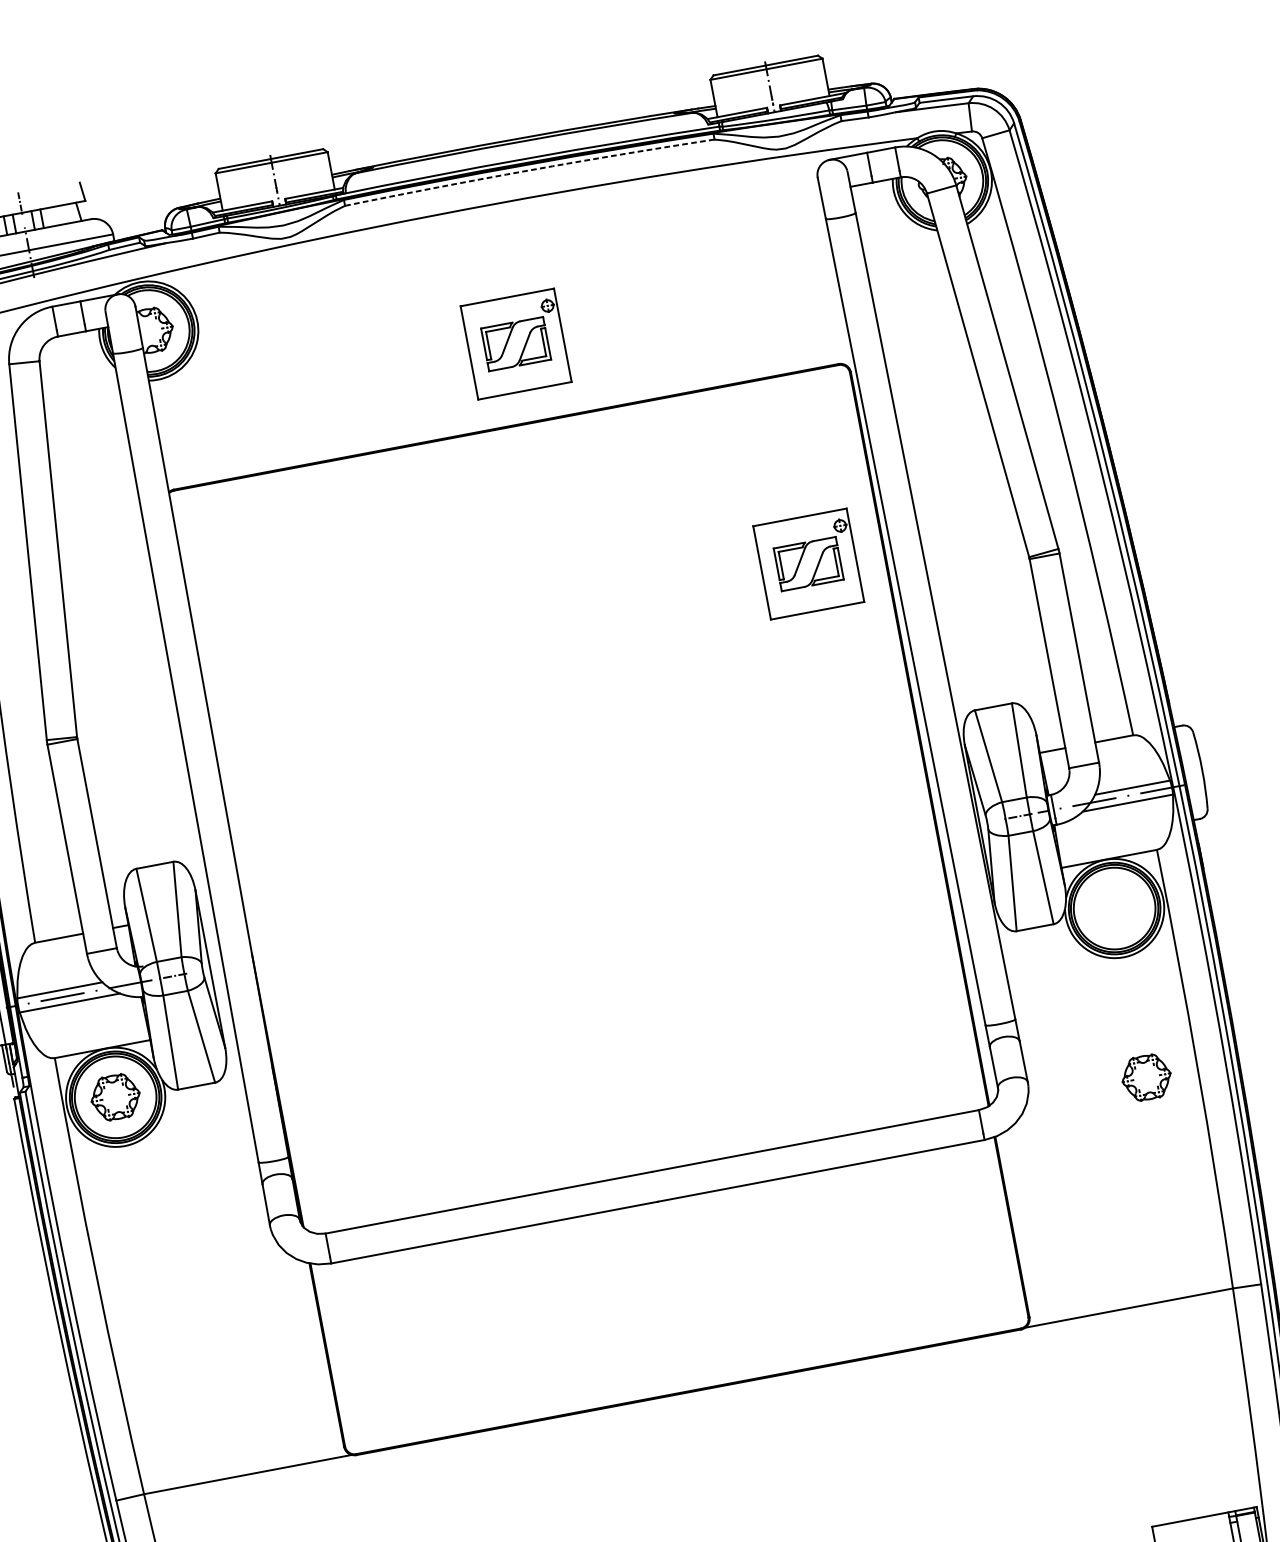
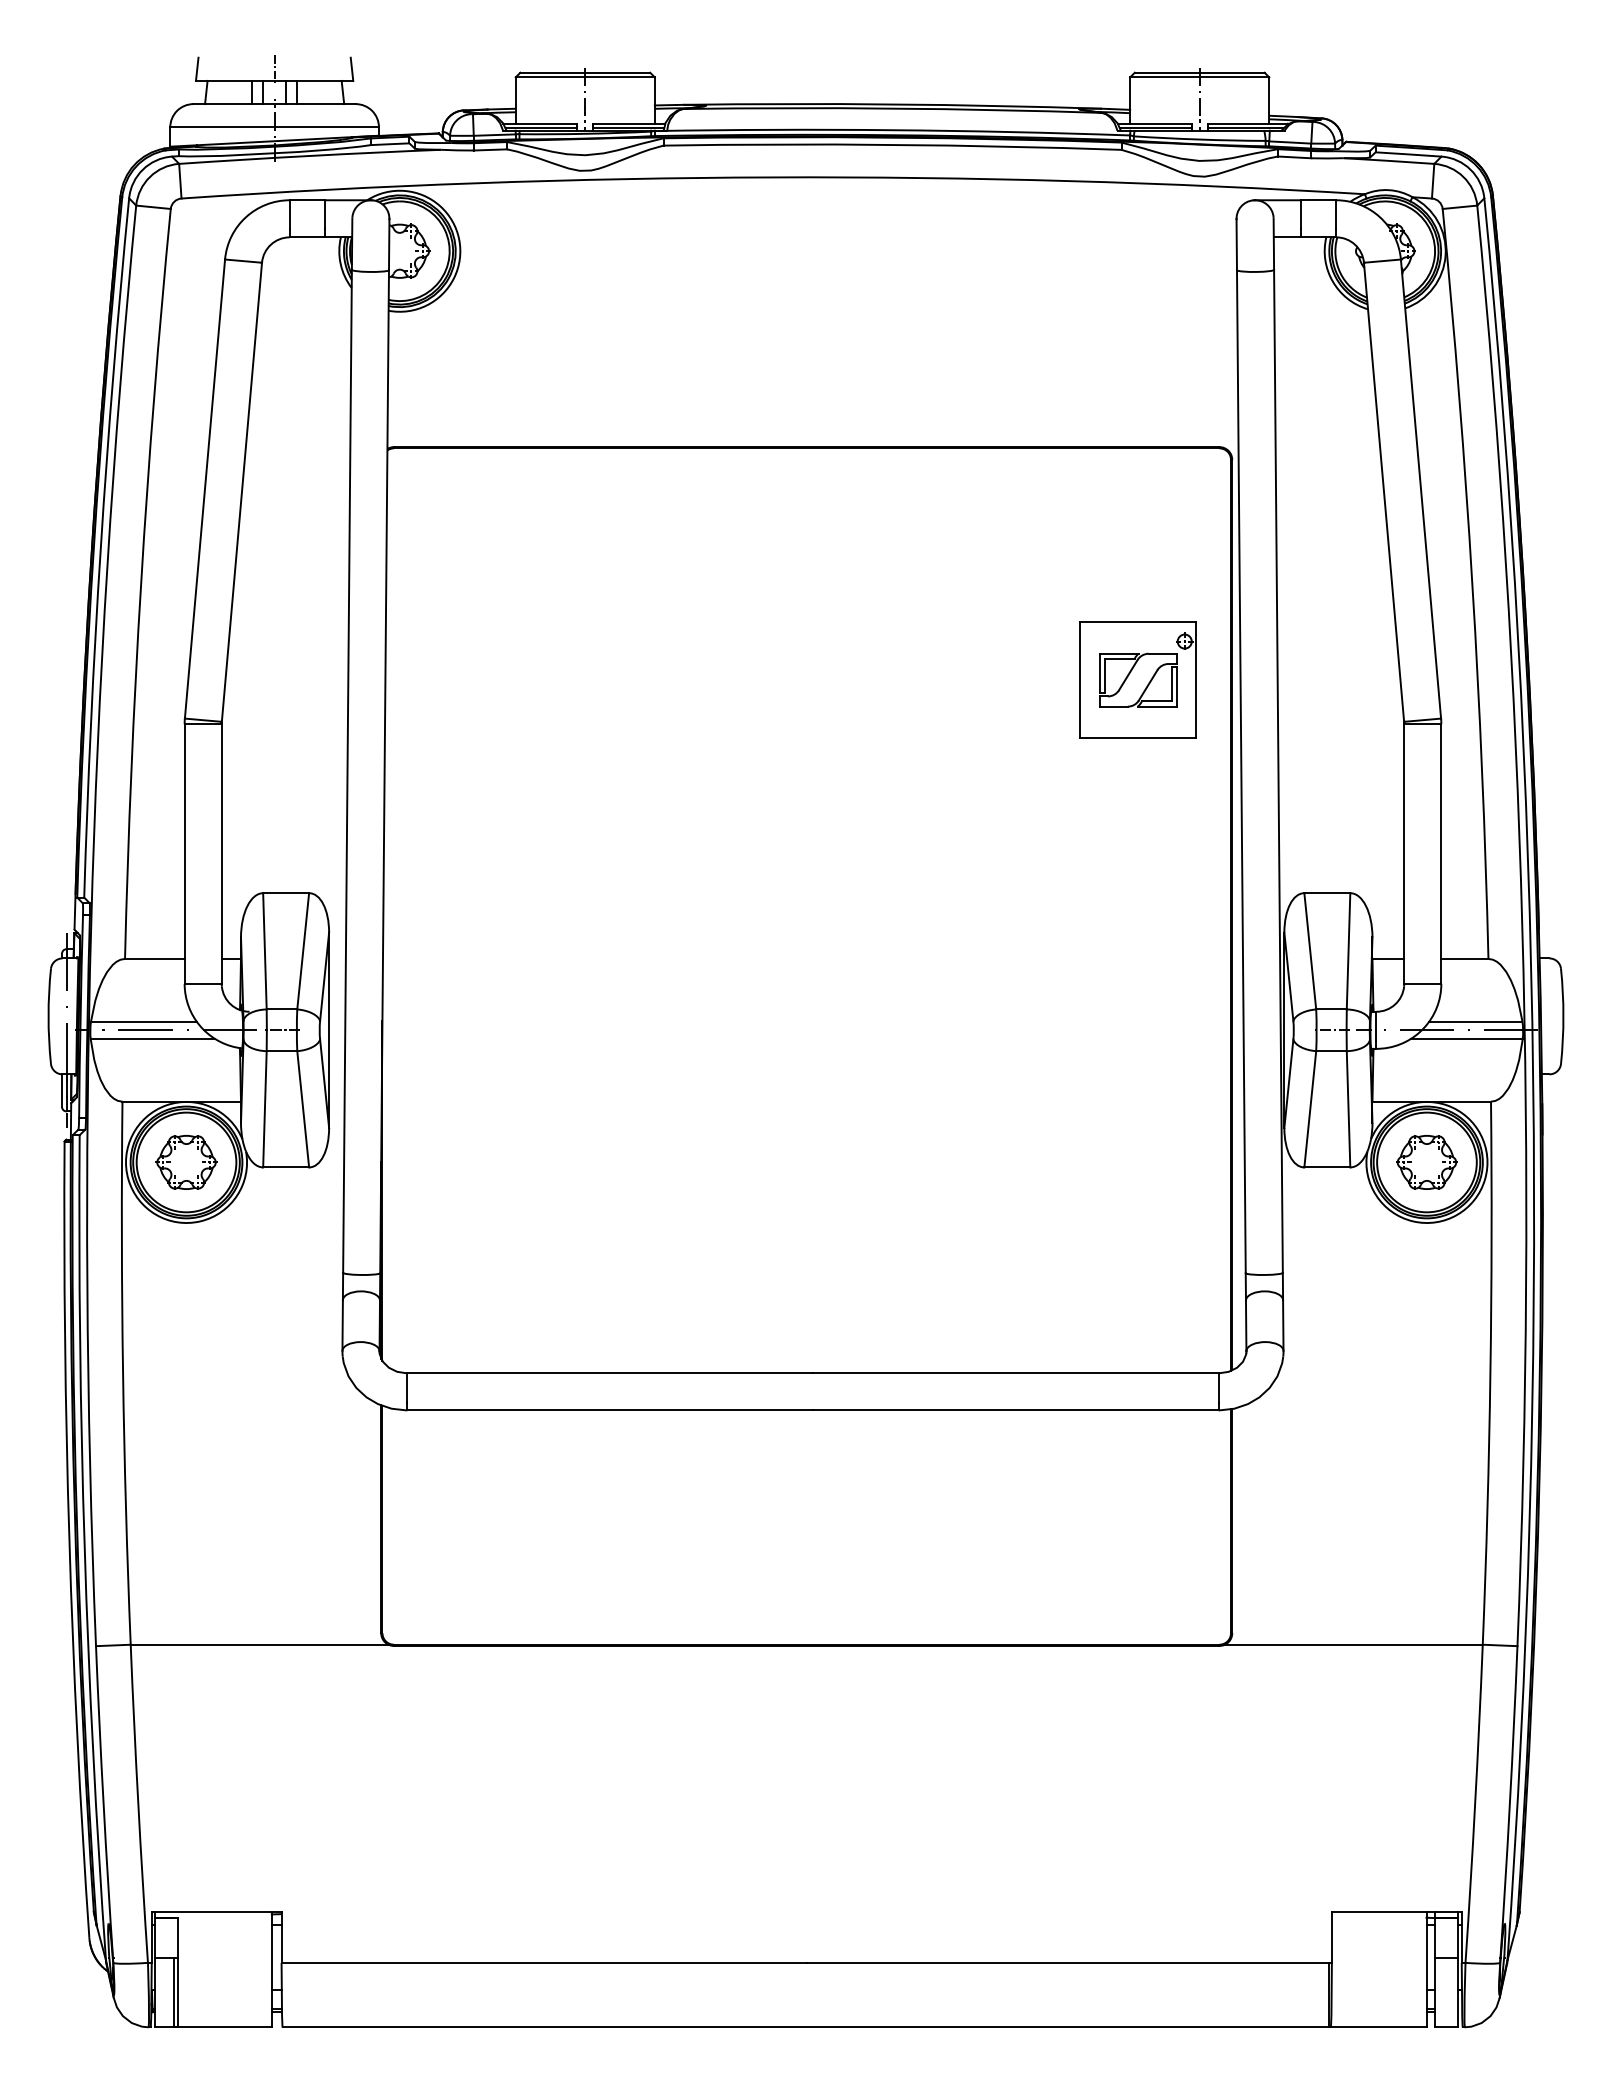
arc: (529, 170) -> (892, 144), dashed -> solid
part: (515, 343) -> (836, 349), removed
part: (1146, 1077) -> (1426, 1162), moved

